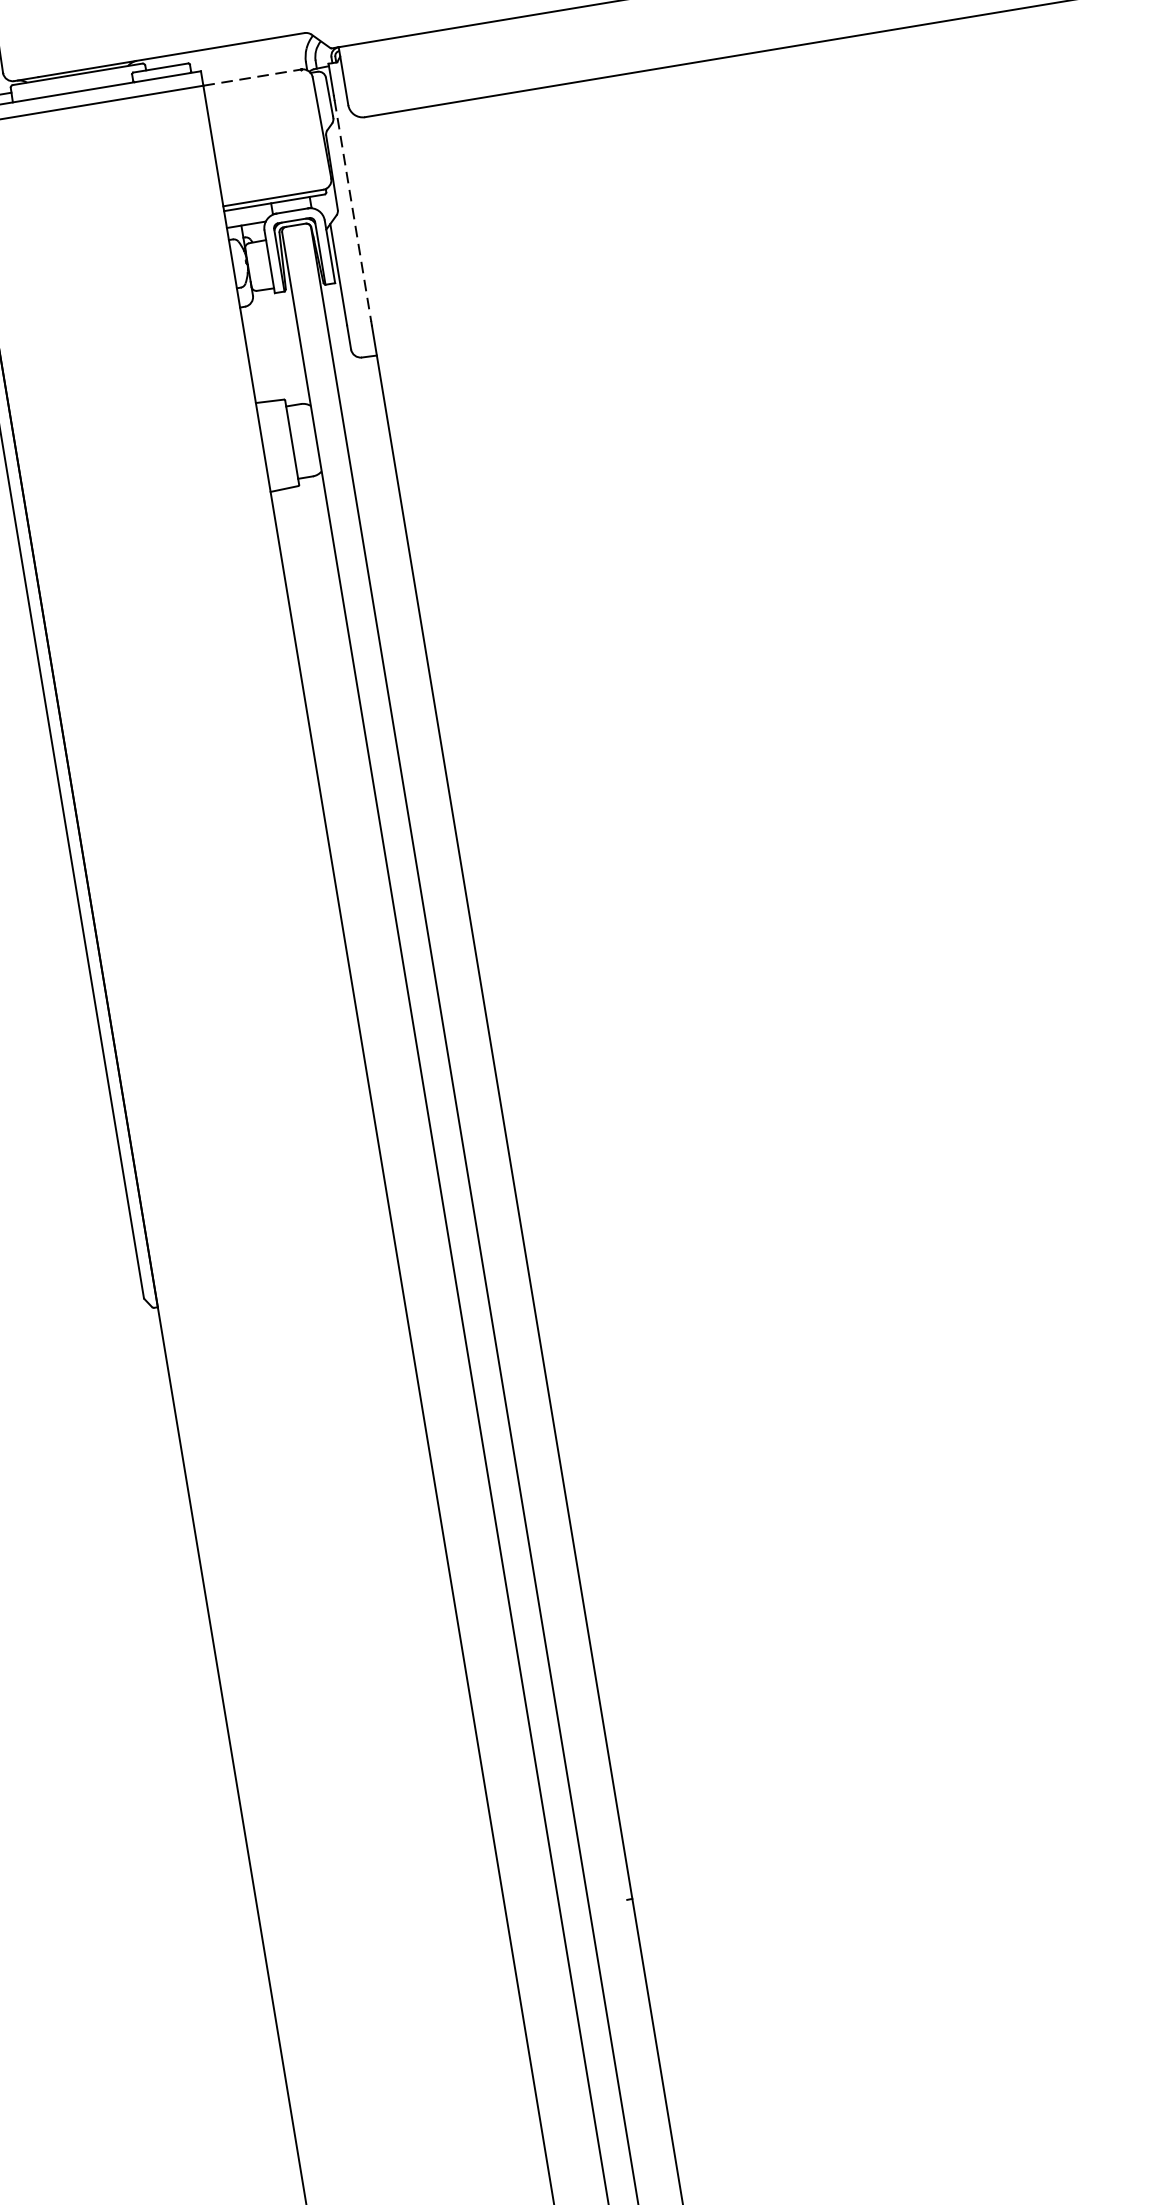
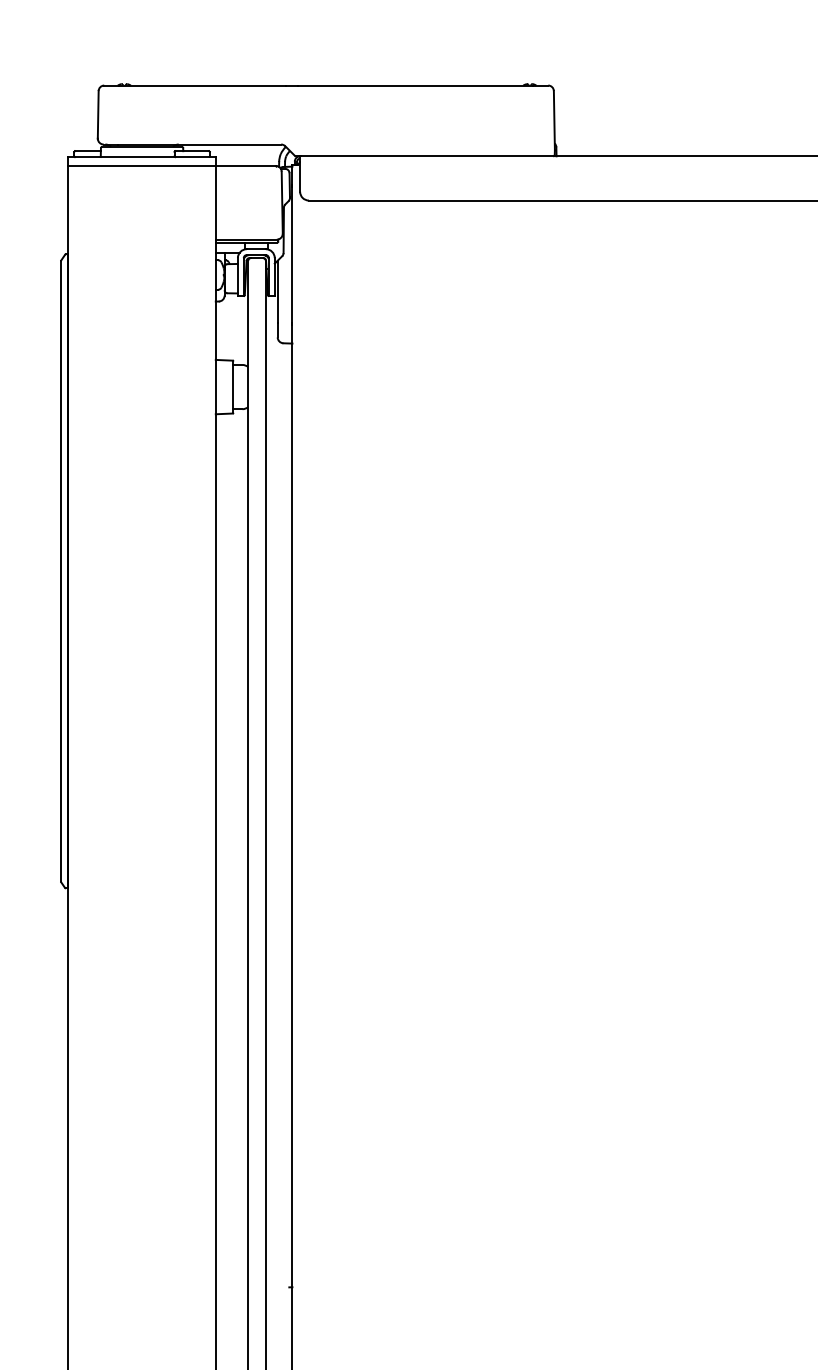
line: (251, 77) -> (245, 165), dashed -> solid
line: (353, 211) -> (292, 255), dashed -> solid

